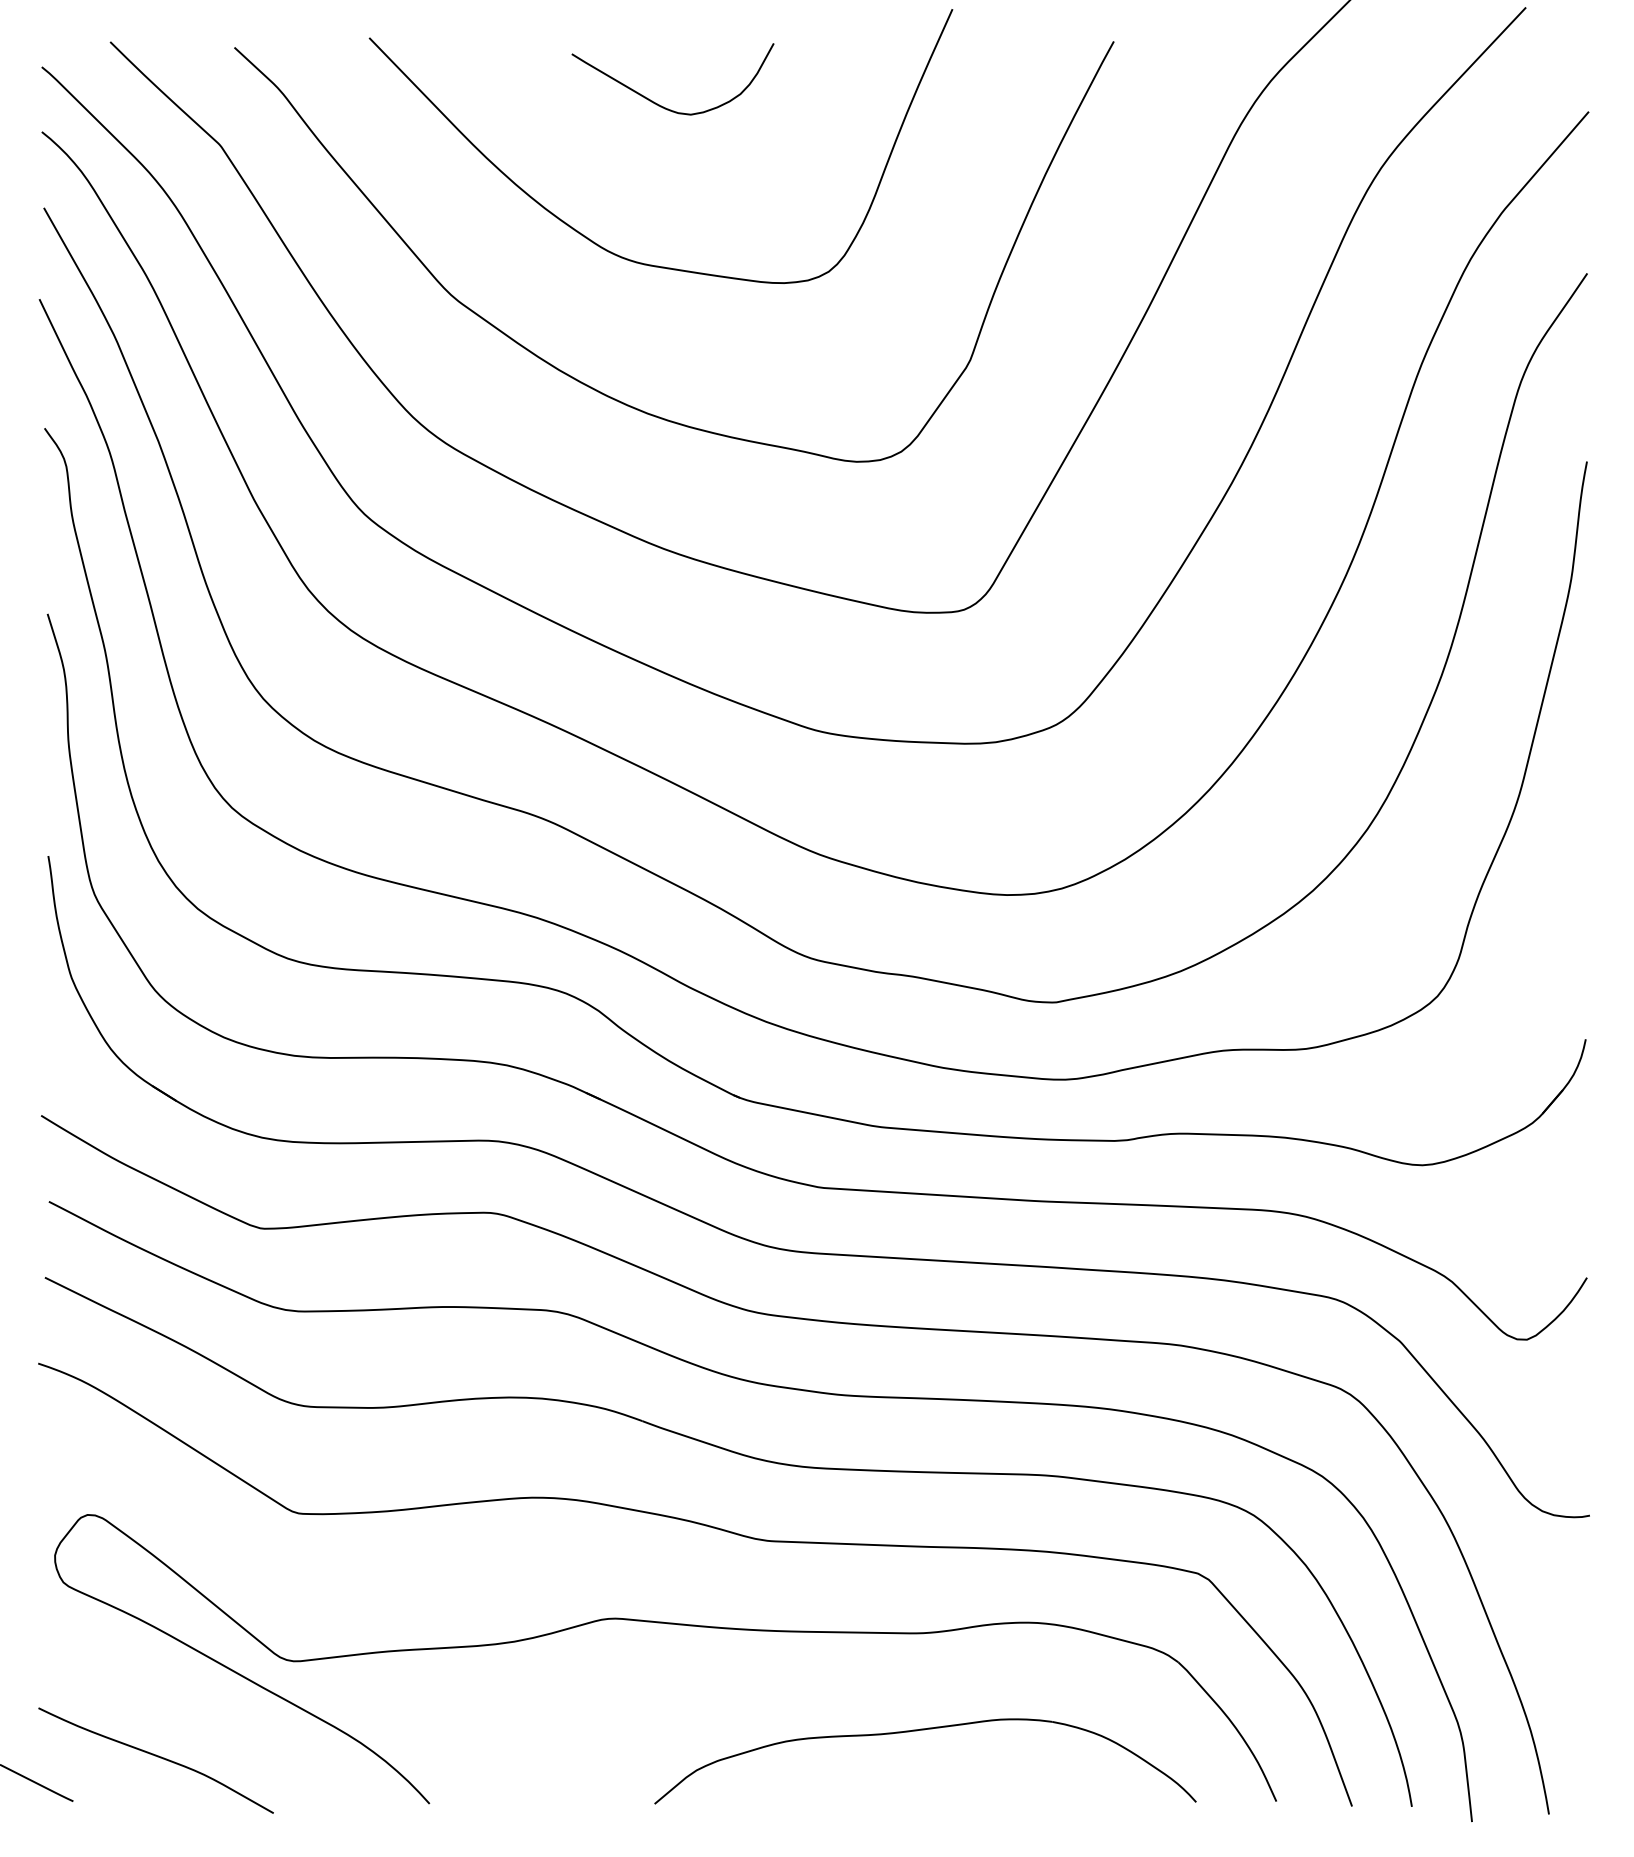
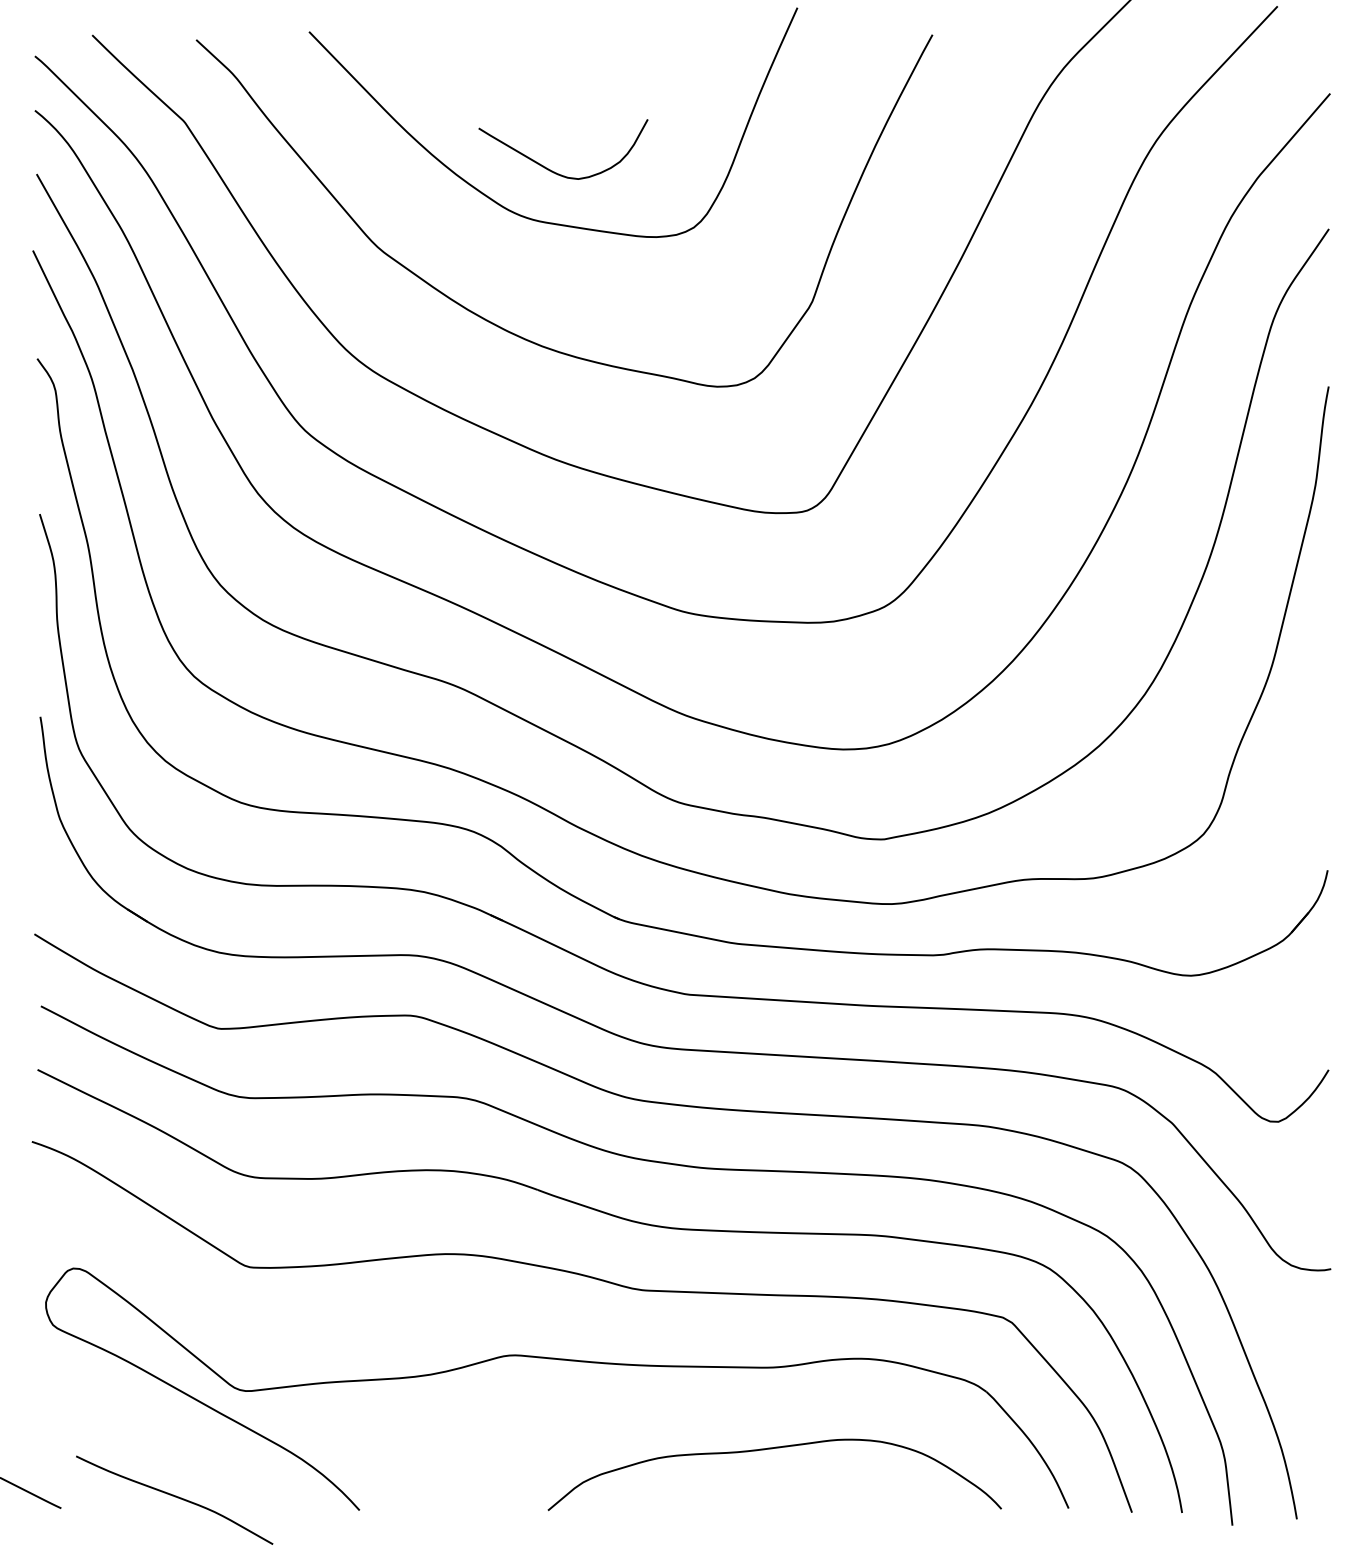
curve: (659, 104) -> (552, 170), moved
curve: (157, 1757) -> (175, 1497), moved

